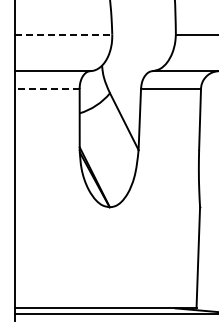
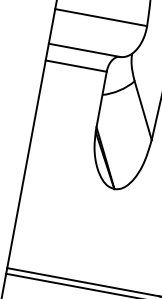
line: (63, 34) -> (100, 17), dashed -> solid
line: (46, 88) -> (75, 65), dashed -> solid

